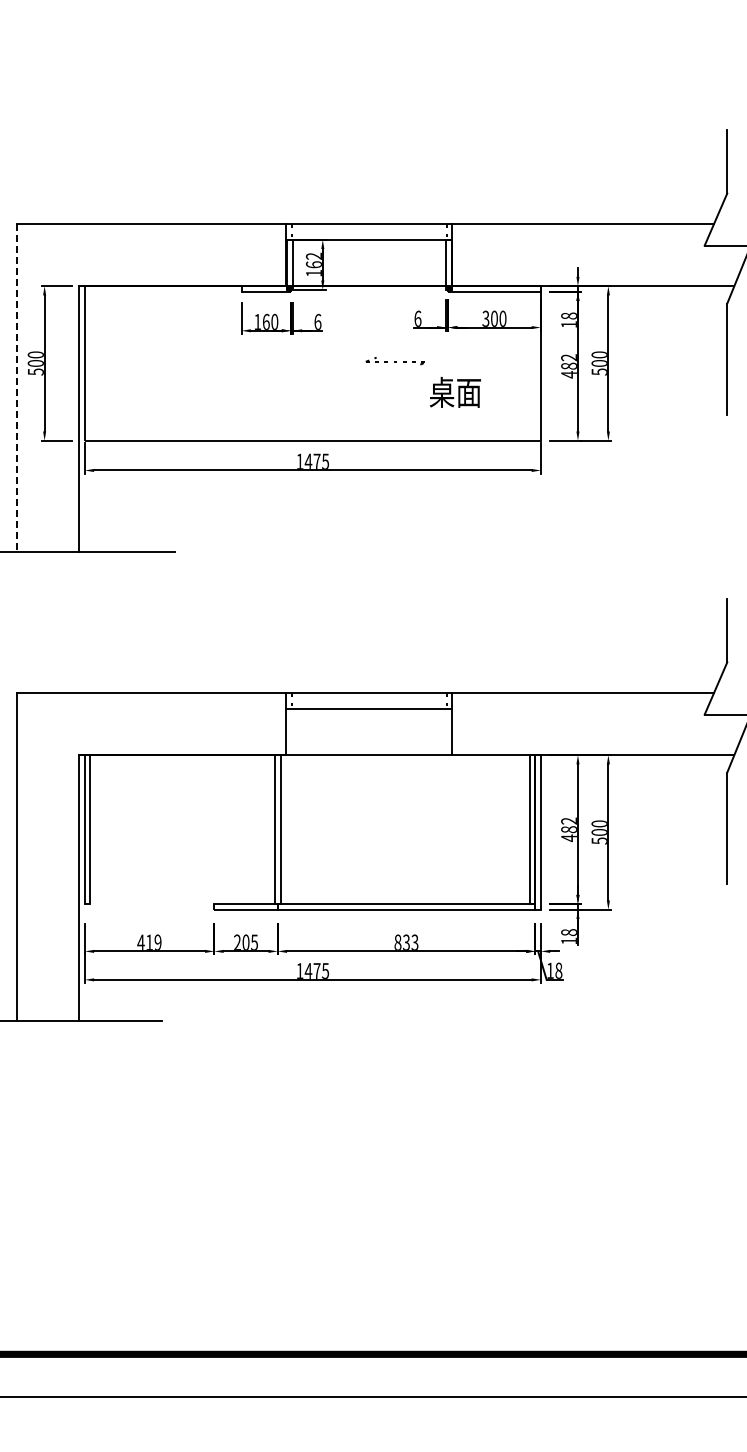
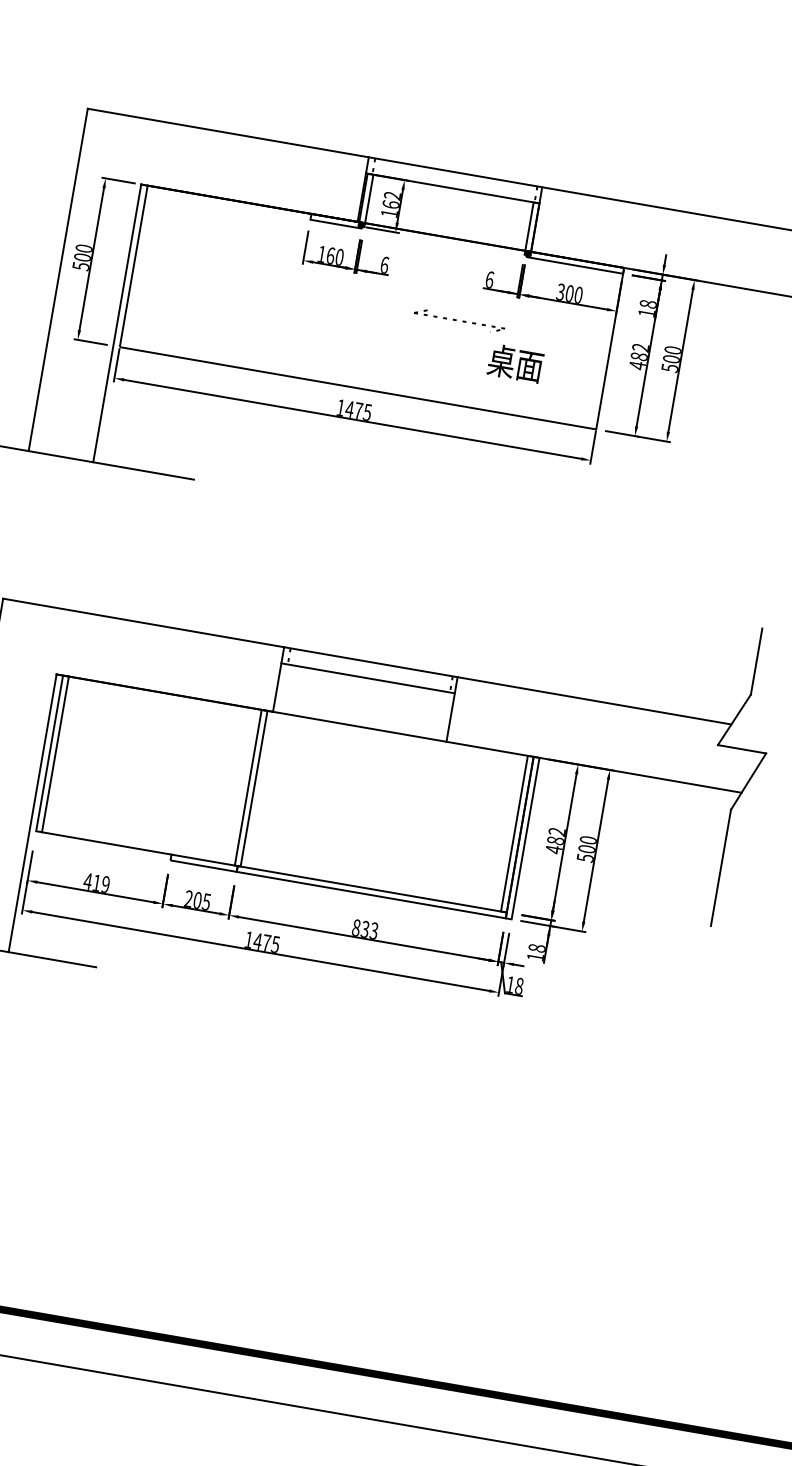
part: (395, 361) -> (458, 320), size x1.43
line: (16, 388) -> (57, 280), dashed -> solid
line: (152, 904) -> (106, 843), added

